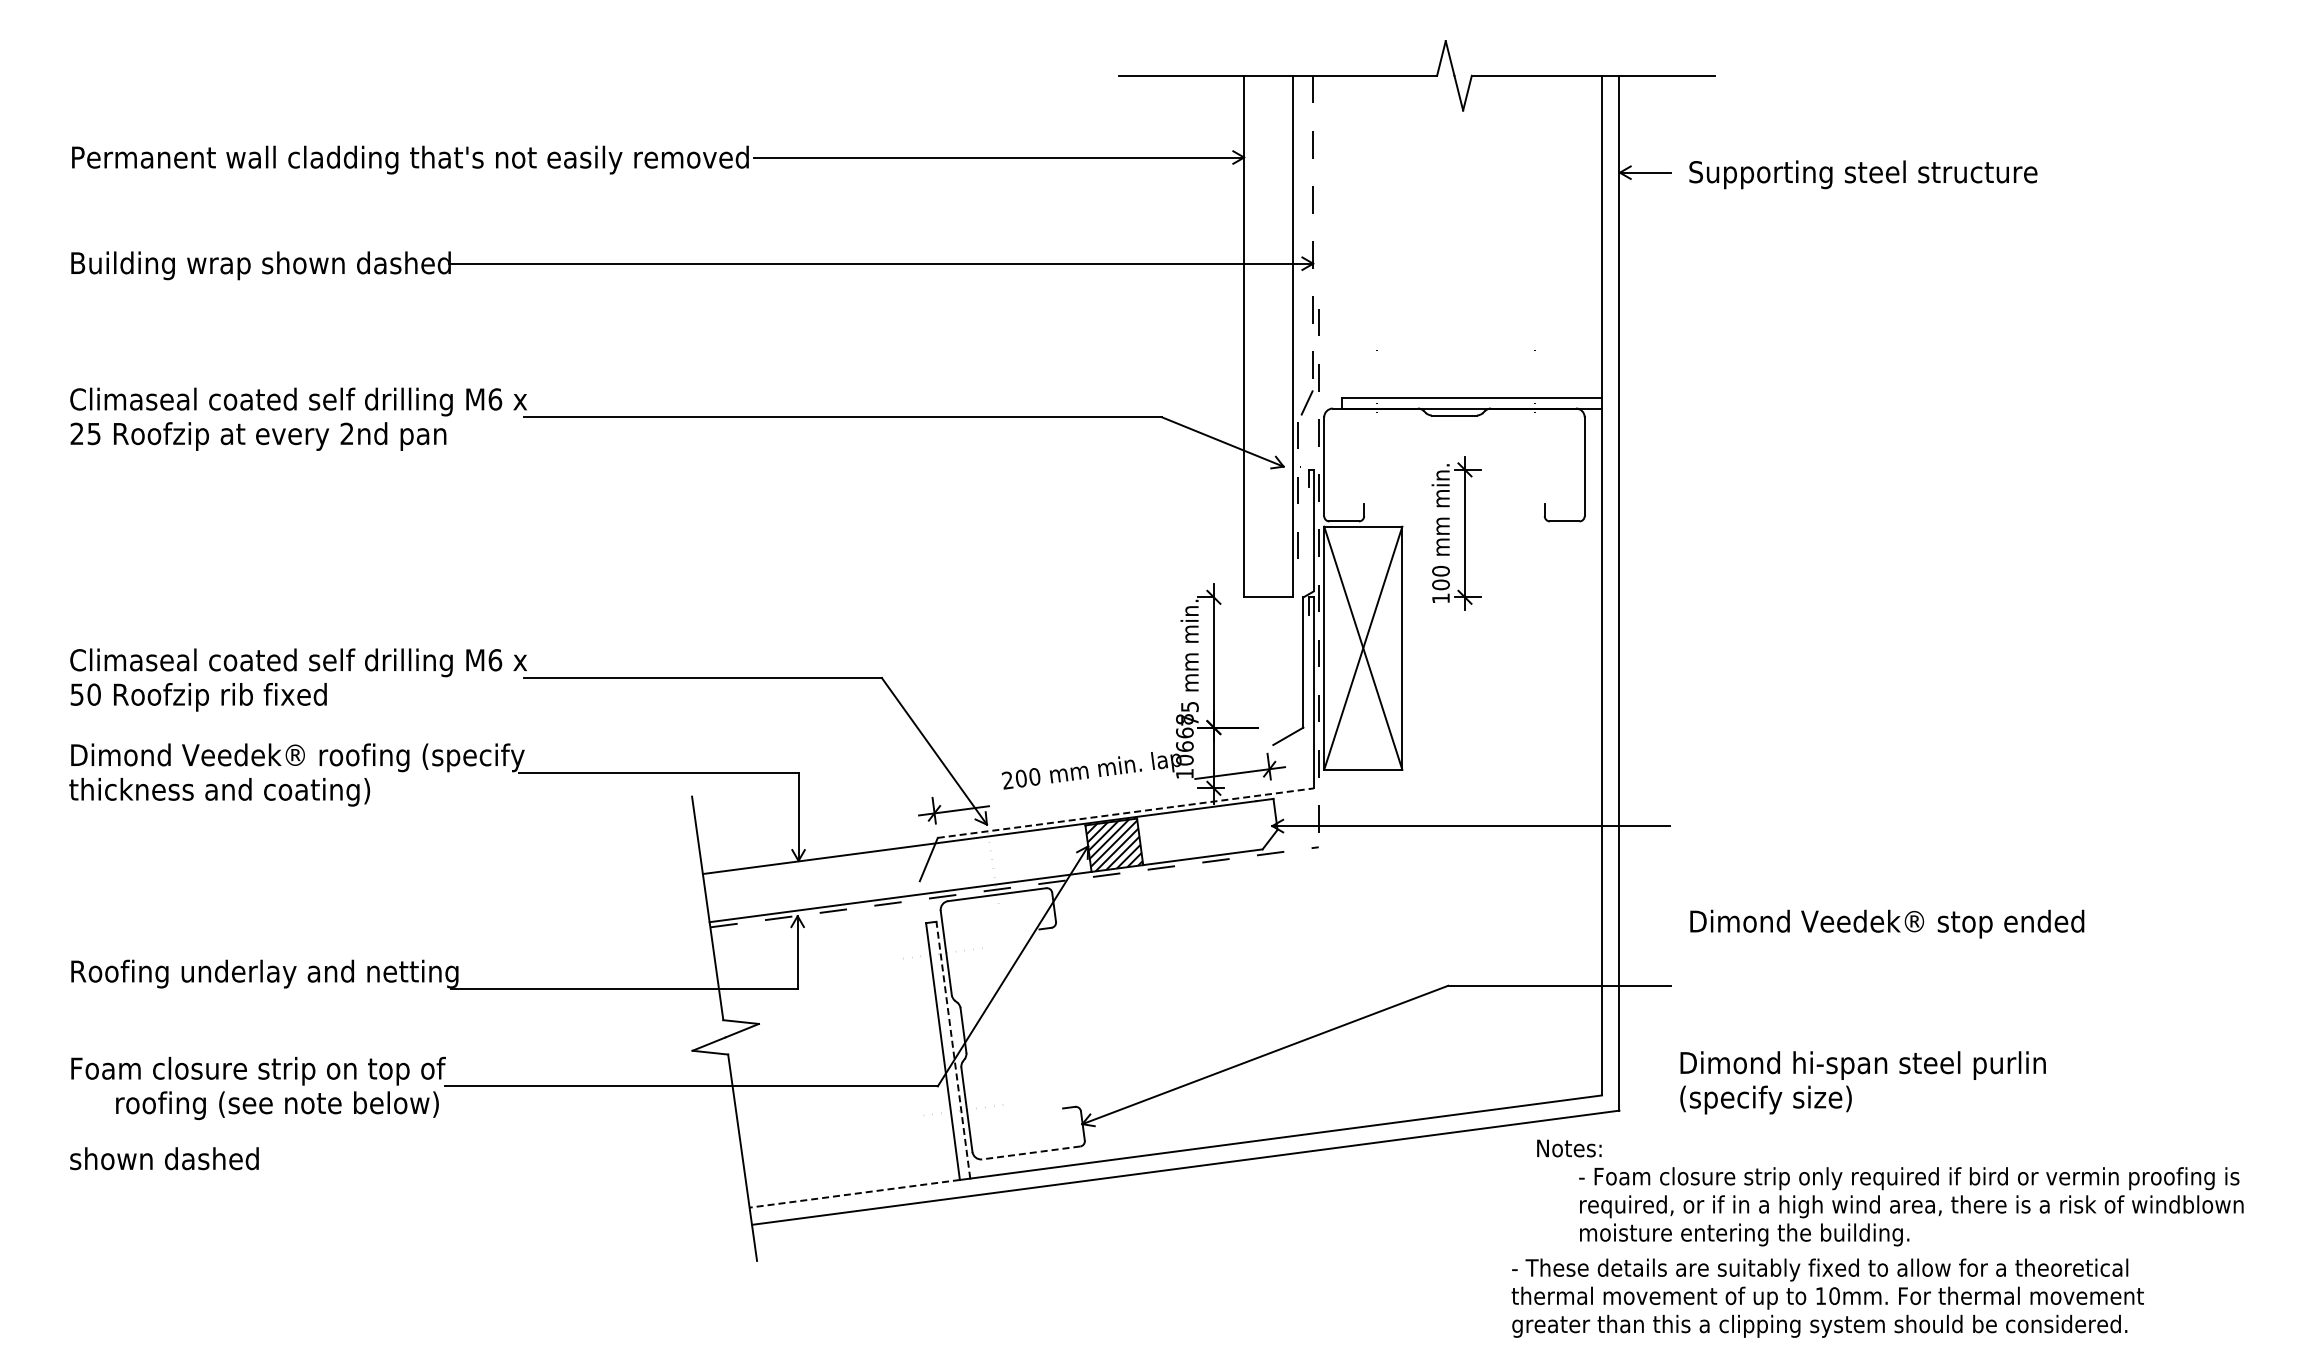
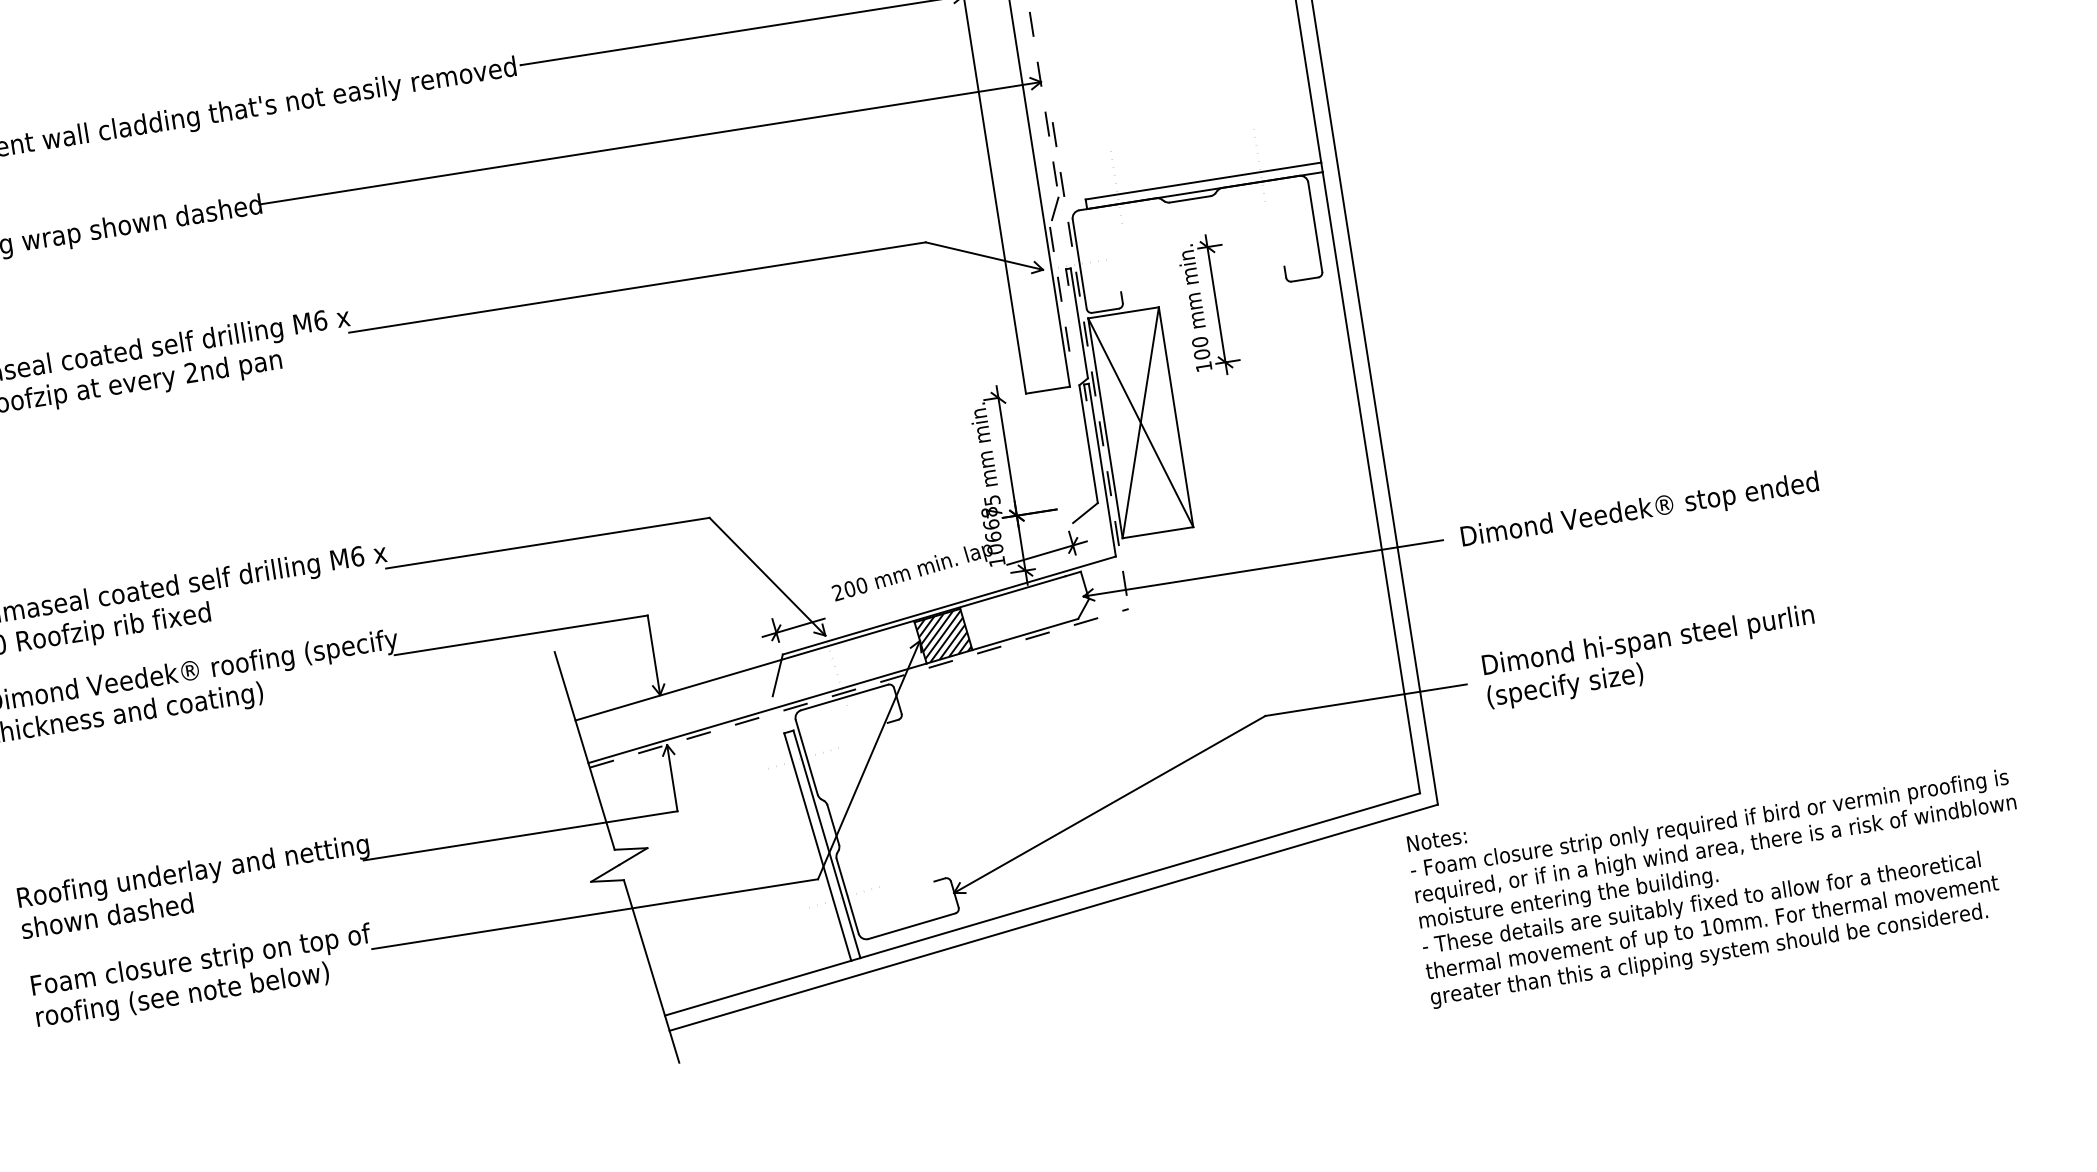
line: (1125, 813) -> (949, 605), dashed -> solid
text: (1887, 923) -> (1640, 510), moved
line: (953, 1050) -> (827, 844), dashed -> solid
text: (1862, 1082) -> (1650, 657), moved
text: (277, 1105) -> (182, 996), moved
text: (1569, 1148) -> (1436, 839), moved
line: (1030, 1152) -> (911, 925), dashed -> solid
text: (164, 1158) -> (107, 915), moved
line: (854, 1193) -> (757, 987), dashed -> solid
text: (1827, 1297) -> (1712, 928), moved

